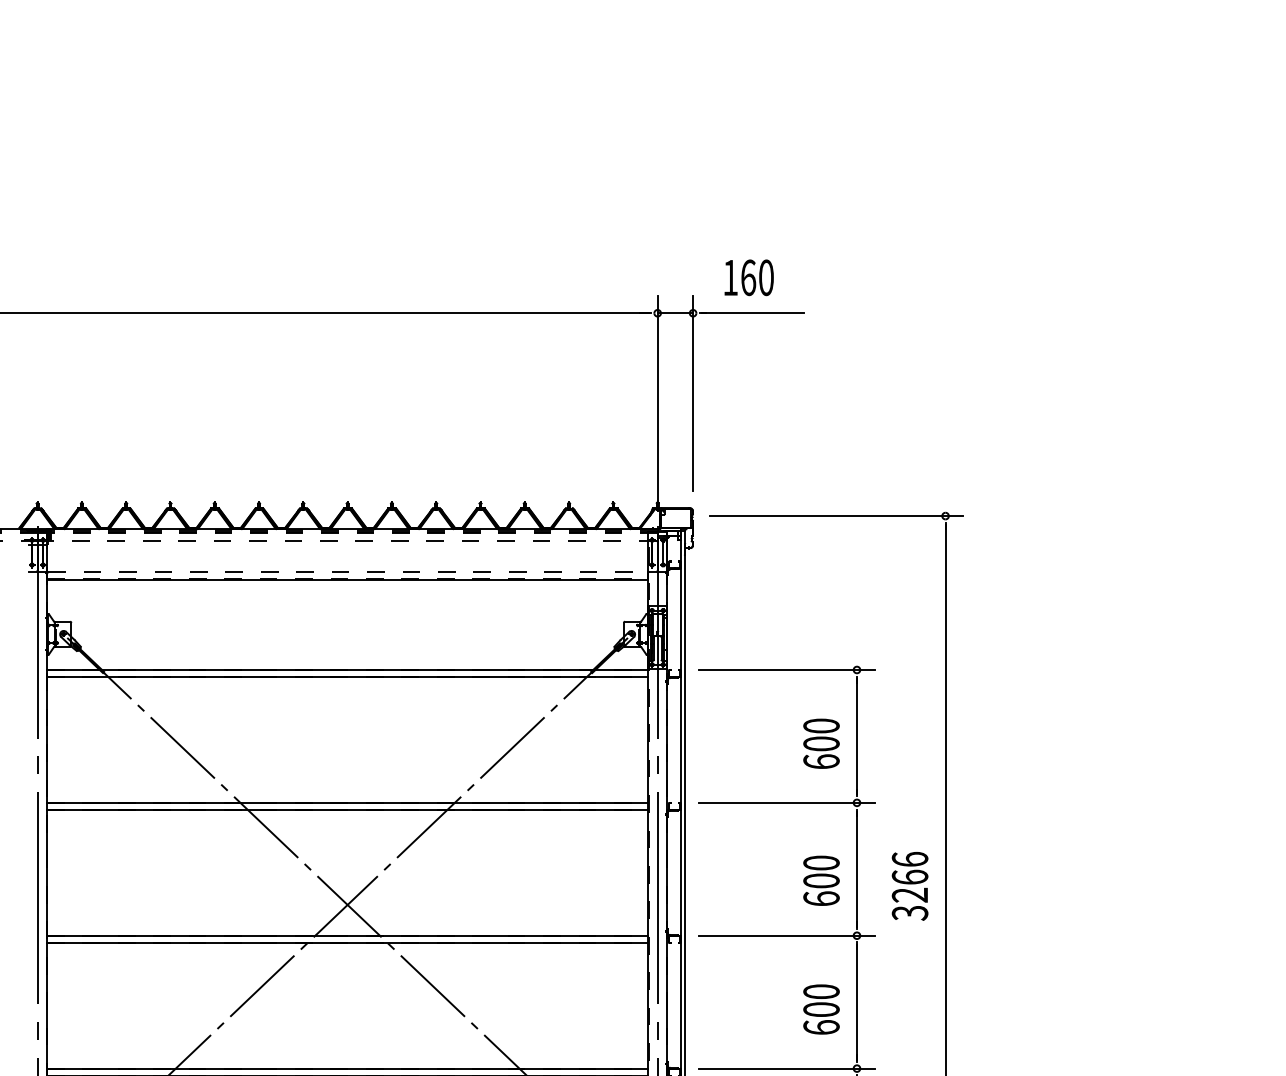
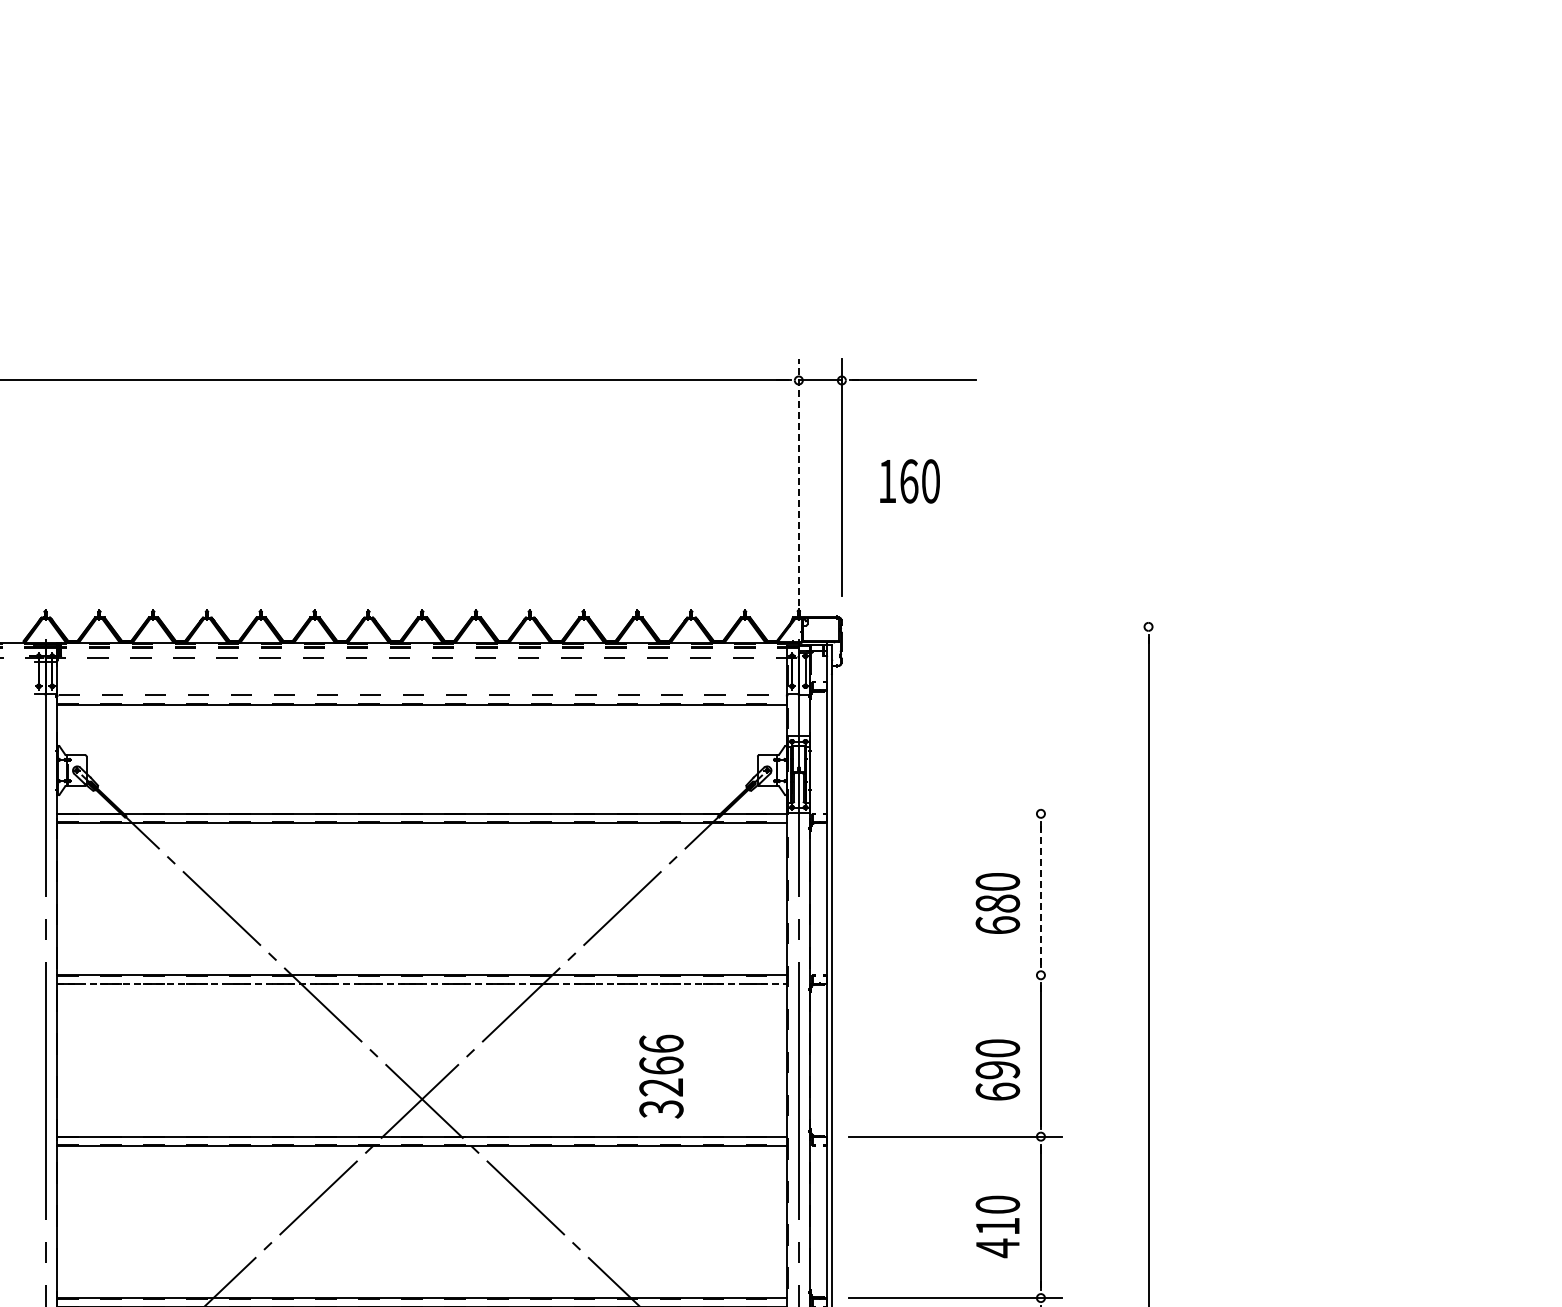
text: (748, 277) -> (909, 481), moved
line: (657, 401) -> (798, 487), solid -> dashed
line: (836, 515) -> (1016, 626), removed
line: (786, 669) -> (955, 813), removed
line: (856, 736) -> (1040, 894), solid -> dashed
text: (821, 743) -> (997, 903), 600 -> 680
line: (786, 803) -> (955, 975), removed
line: (347, 810) -> (422, 984), solid -> dashed
text: (821, 881) -> (997, 1070), 600 -> 690
text: (910, 886) -> (661, 1076), moved
text: (821, 1018) -> (997, 1237), 600 -> 410

